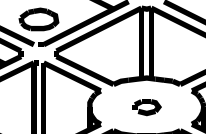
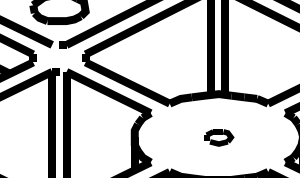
part: (146, 107) -> (218, 137), size x0.7

